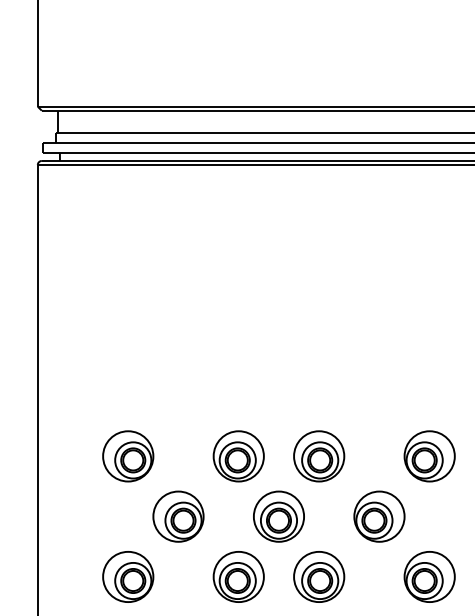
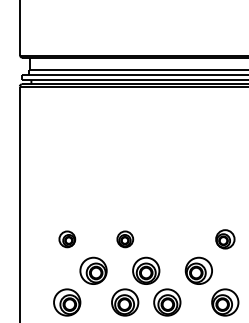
part: (128, 456) -> (67, 239), size x0.6
part: (239, 456) -> (125, 239), size x0.6
part: (319, 456) -> (167, 239), removed
part: (430, 456) -> (225, 239), size x0.7

